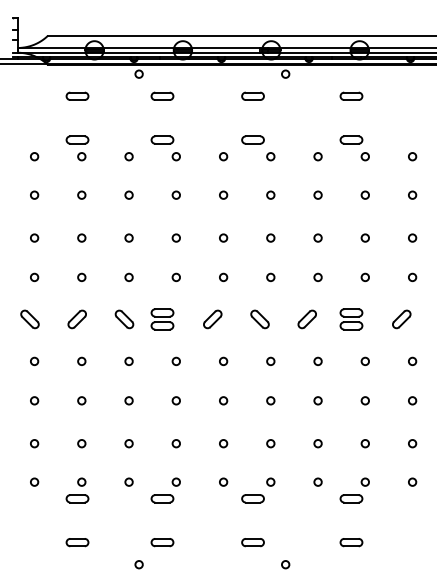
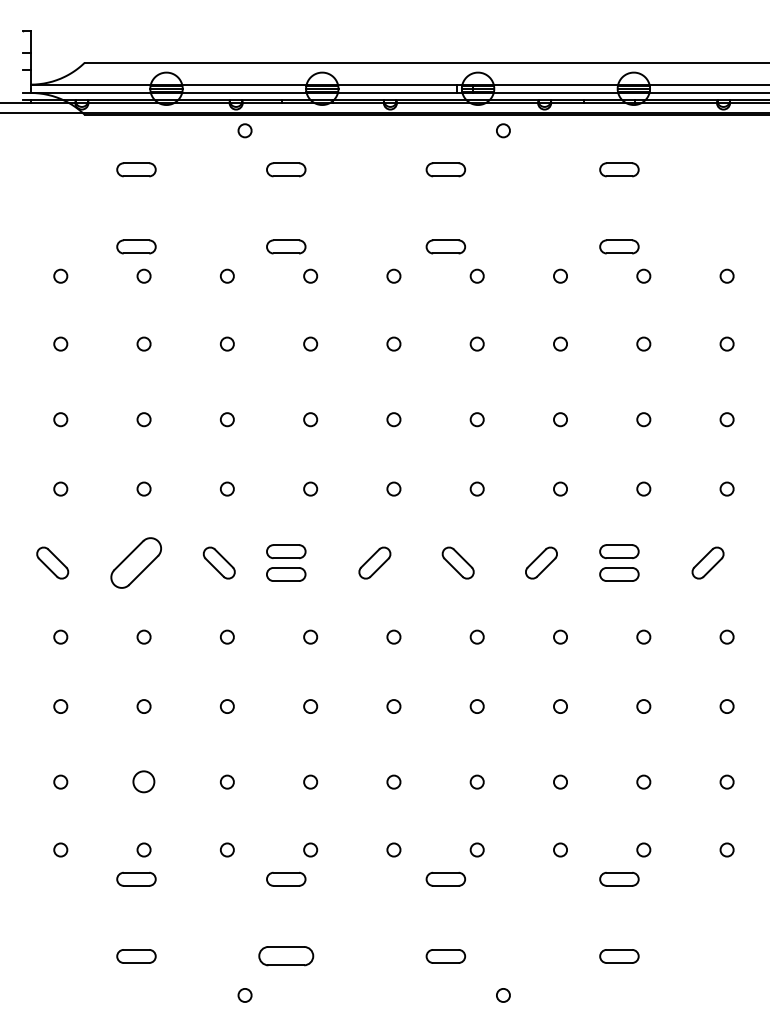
part: (76, 319) -> (134, 563), size x1.6
circle: (81, 443) -> (143, 781), size x1.6
part: (162, 542) -> (286, 956), size x1.4

